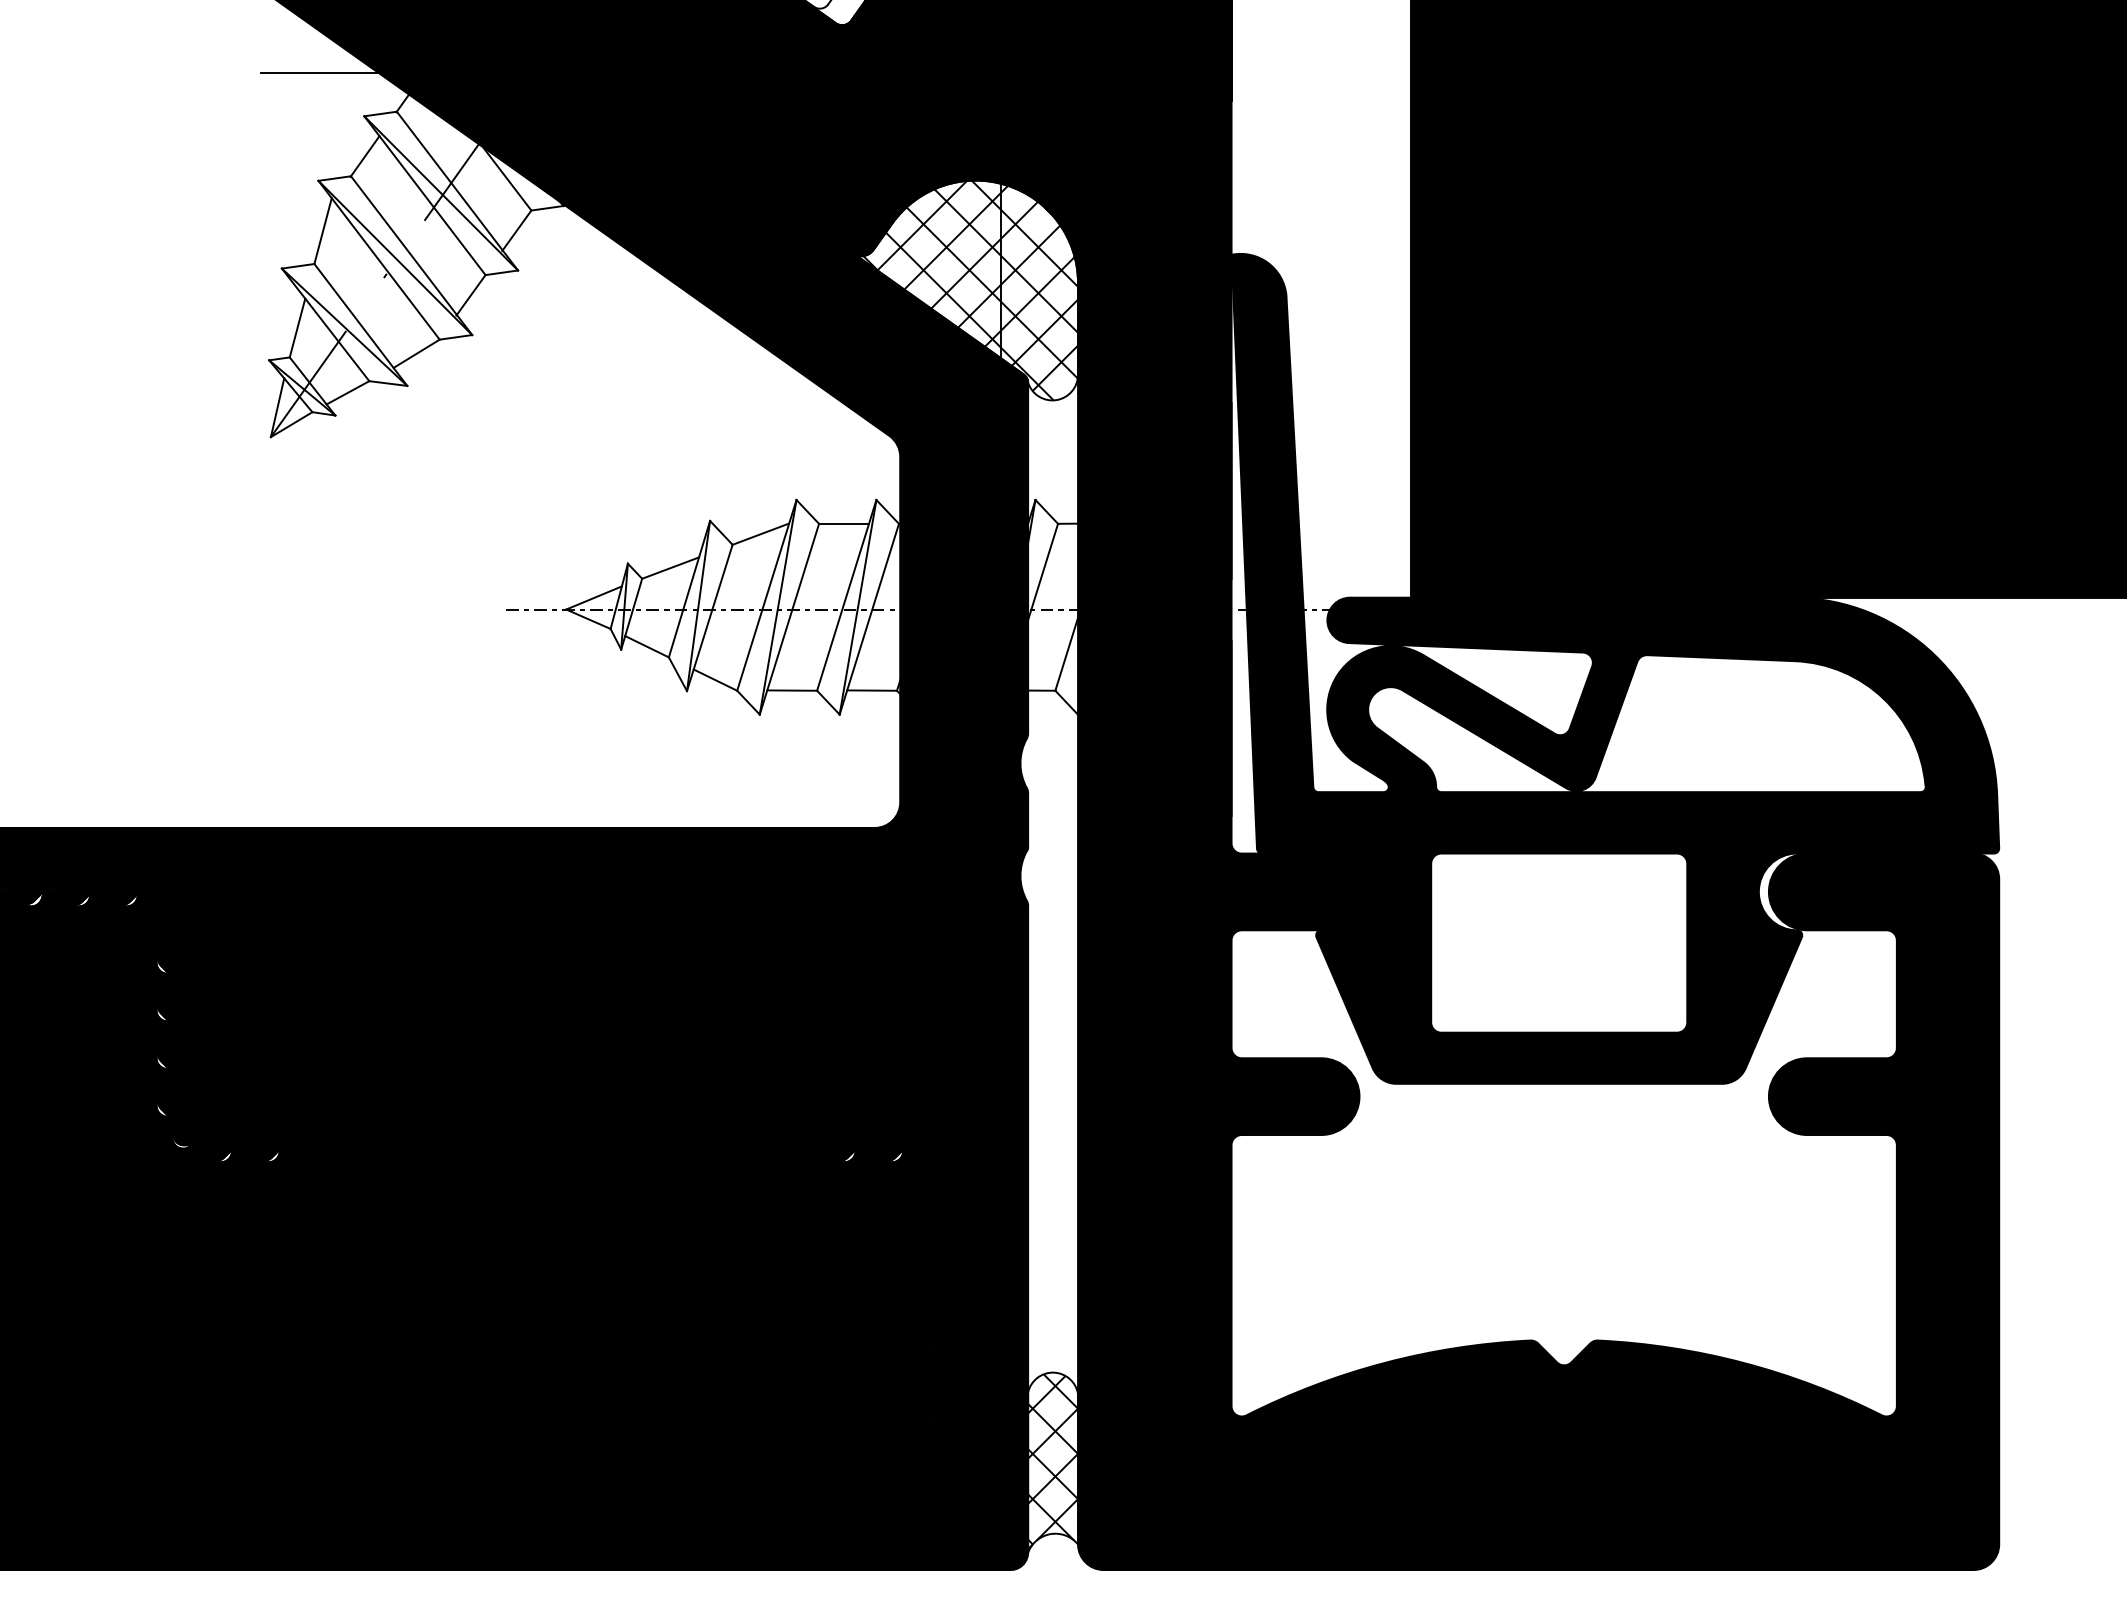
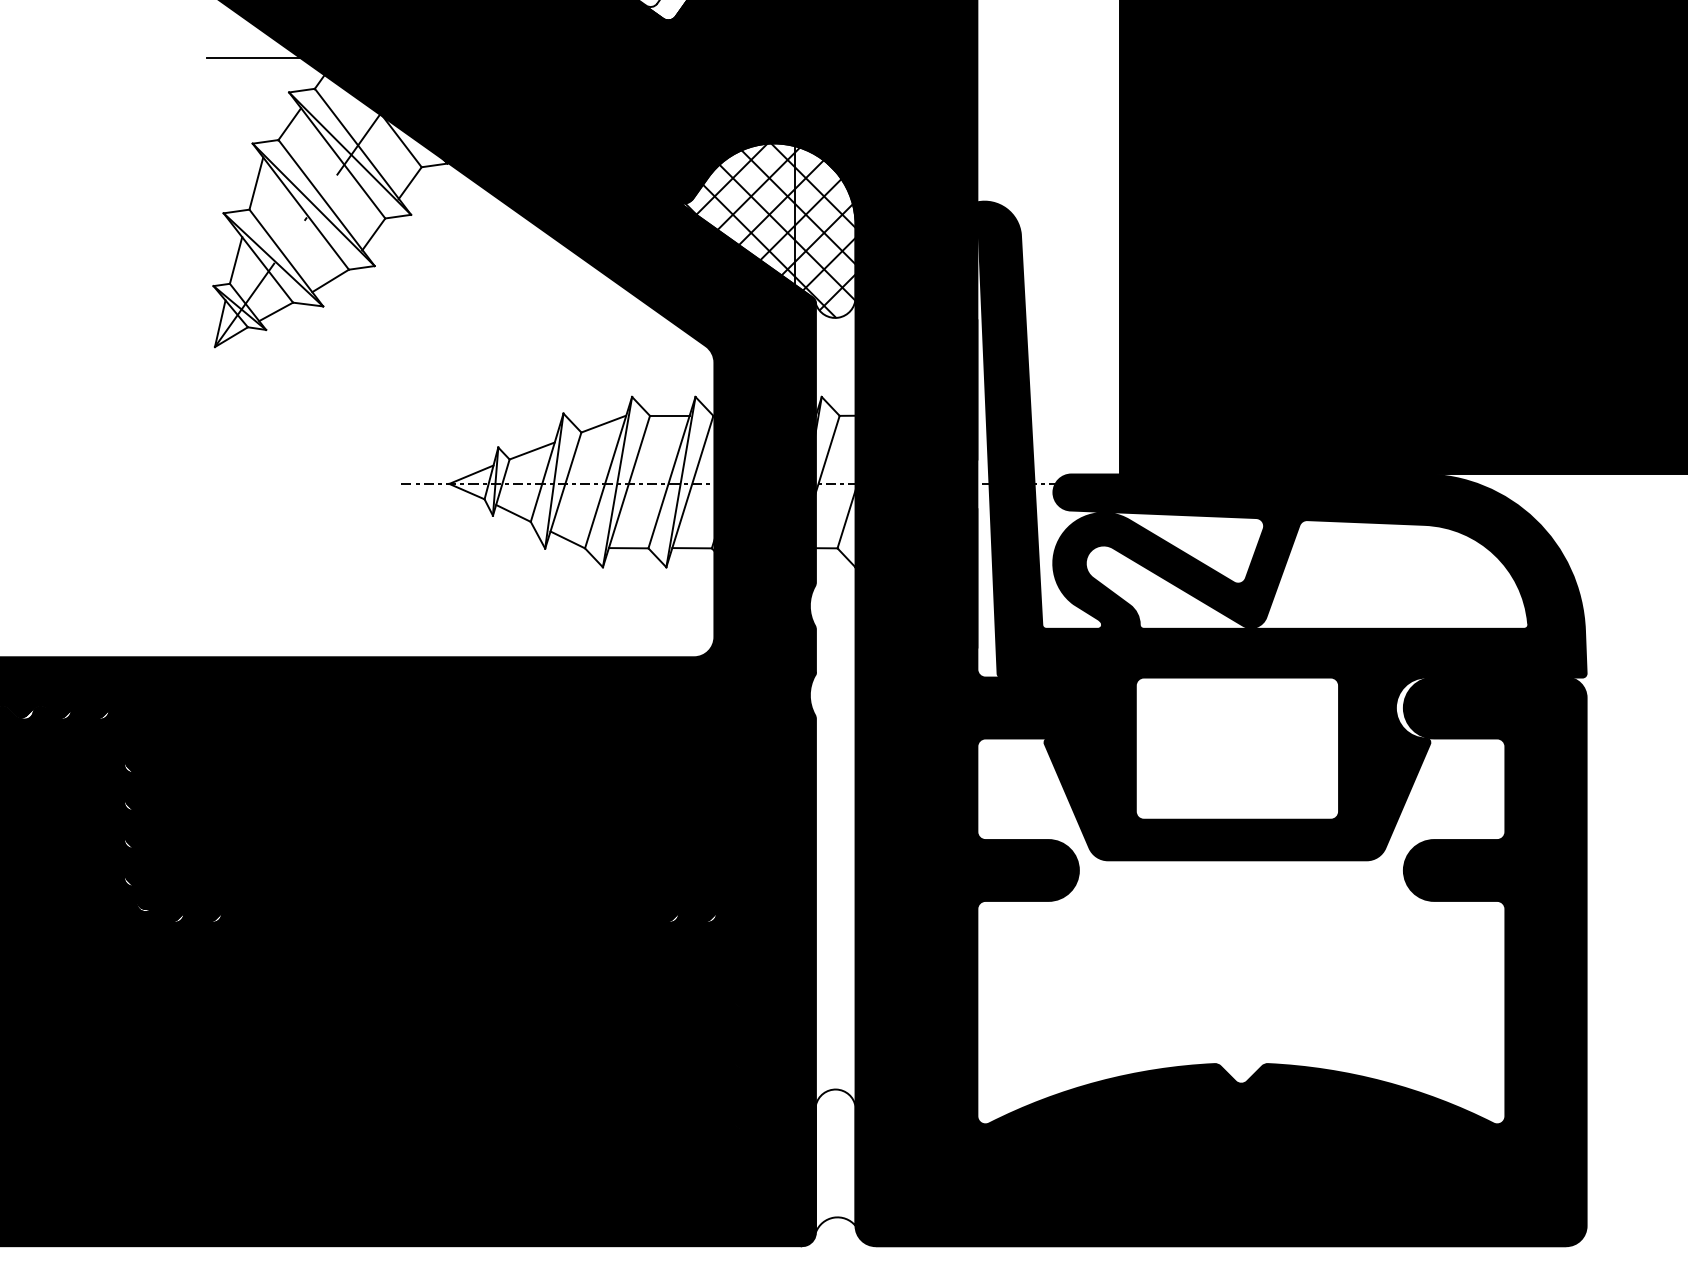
hatch: (1052, 1460) -> (835, 1159), removed

